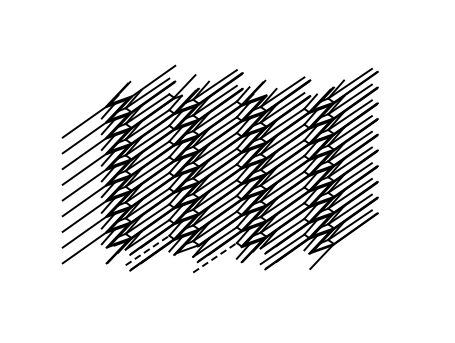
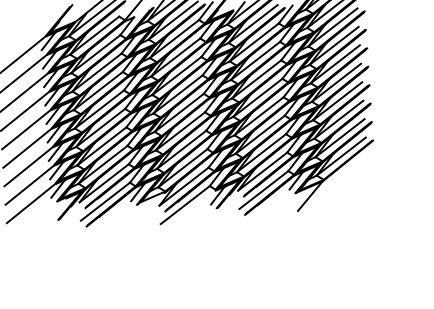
line: (147, 250) -> (105, 201), dashed -> solid
line: (215, 257) -> (185, 204), dashed -> solid

